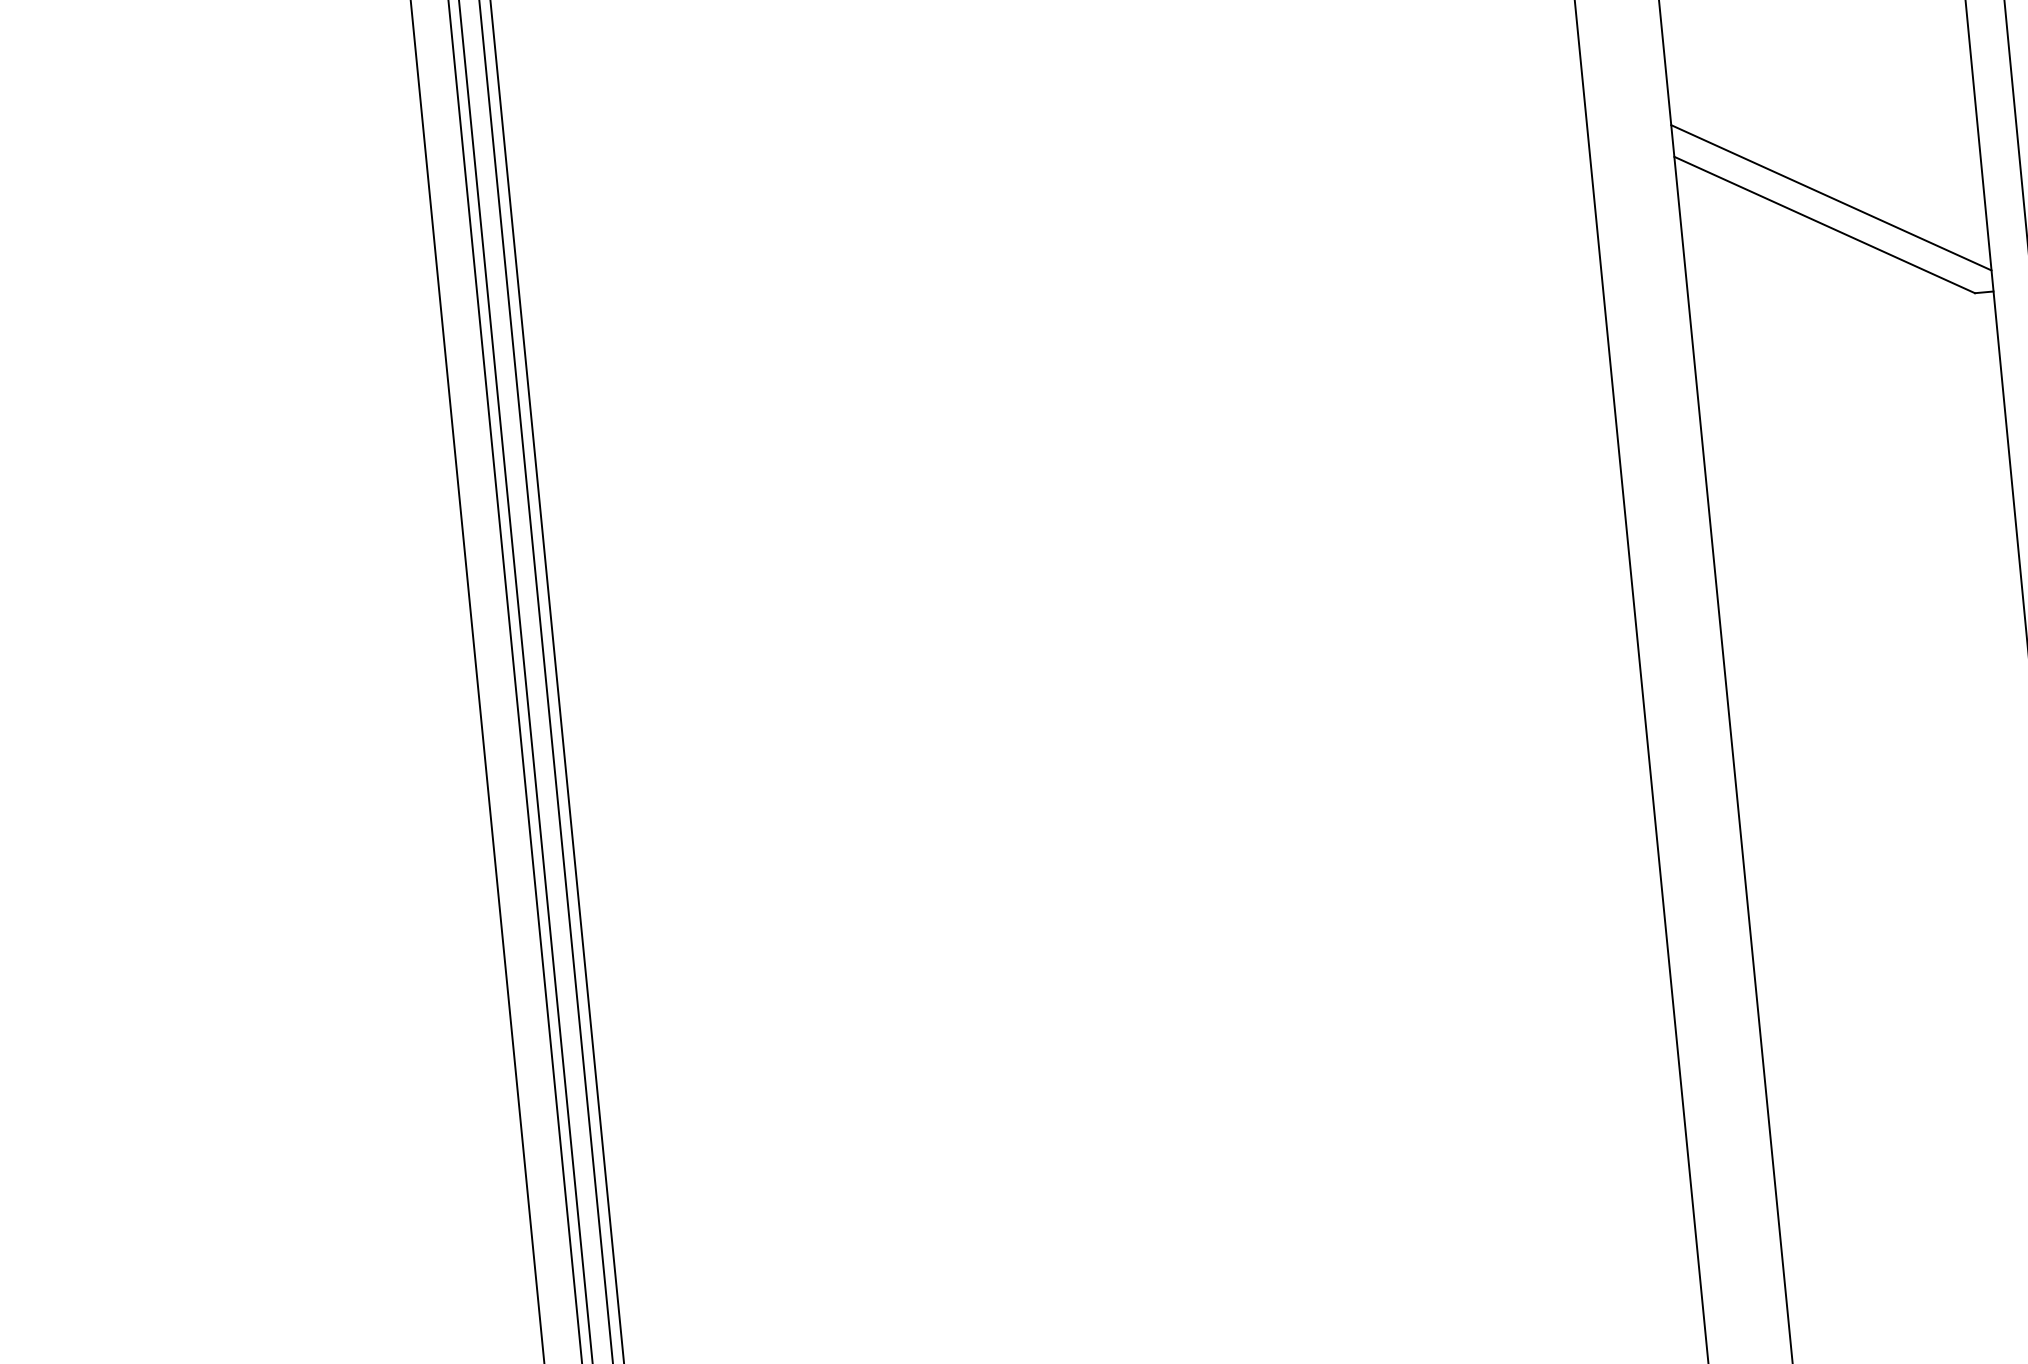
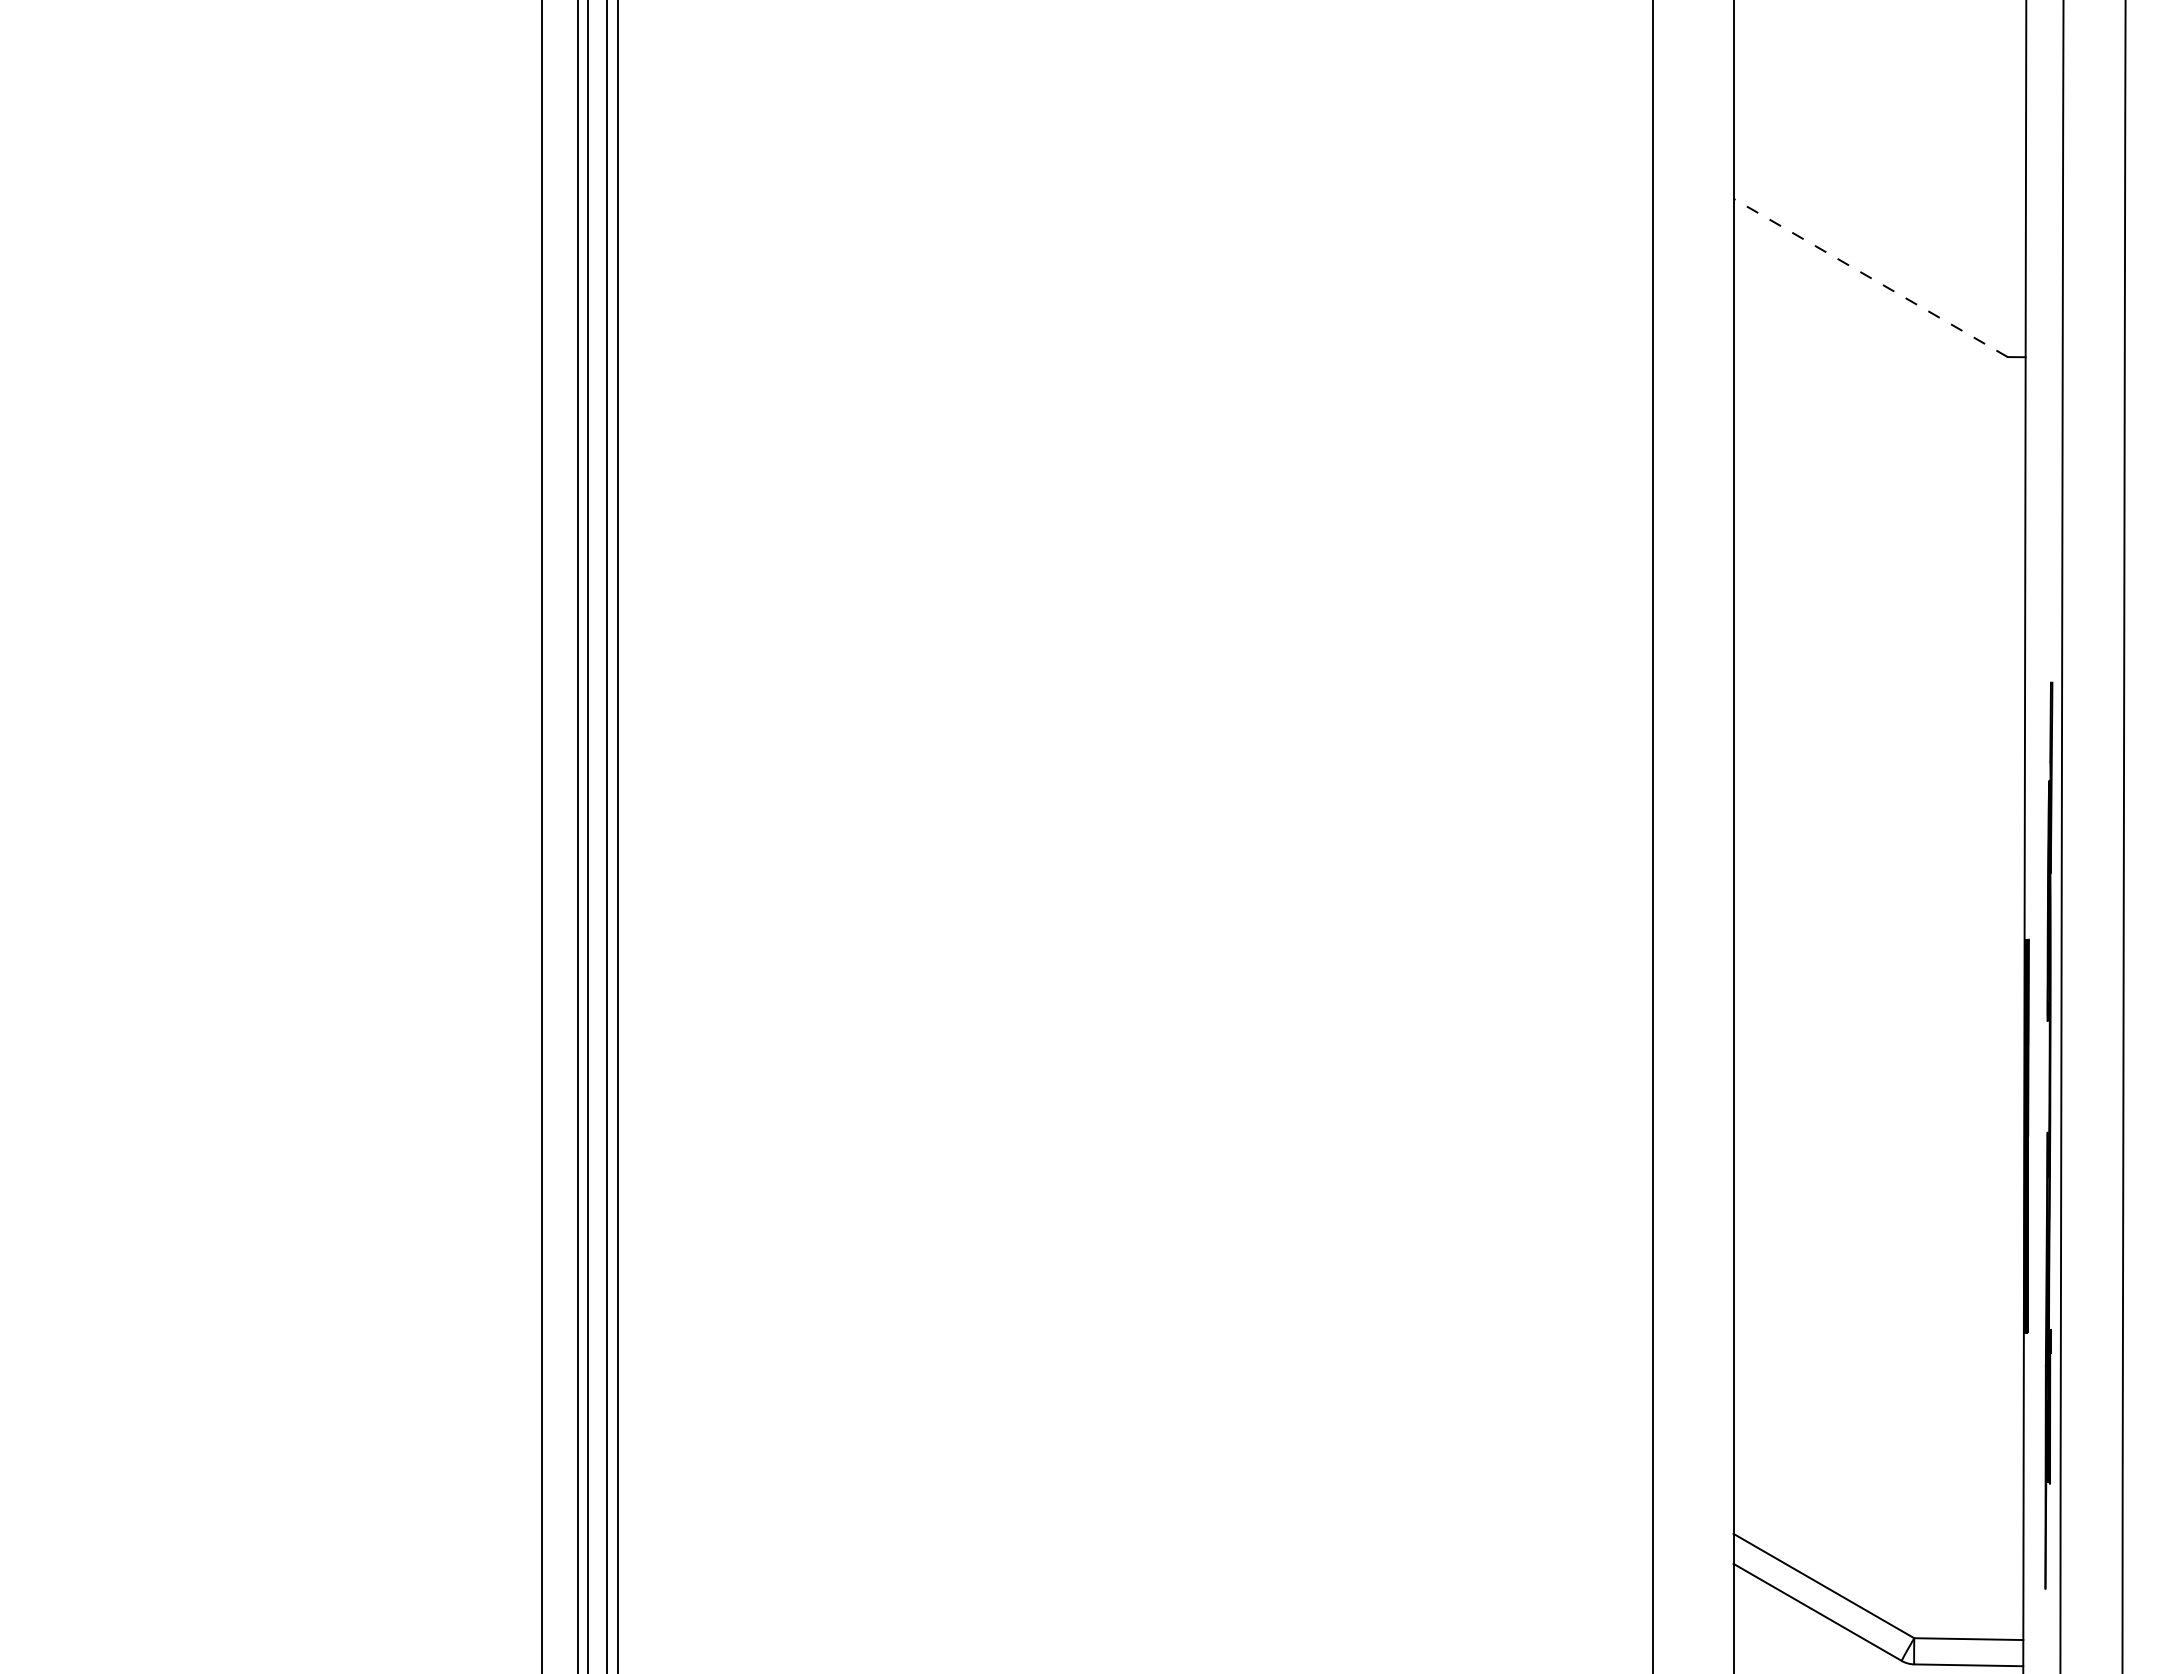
line: (1831, 197) -> (1879, 252), removed
line: (1824, 224) -> (1870, 277), solid -> dashed

